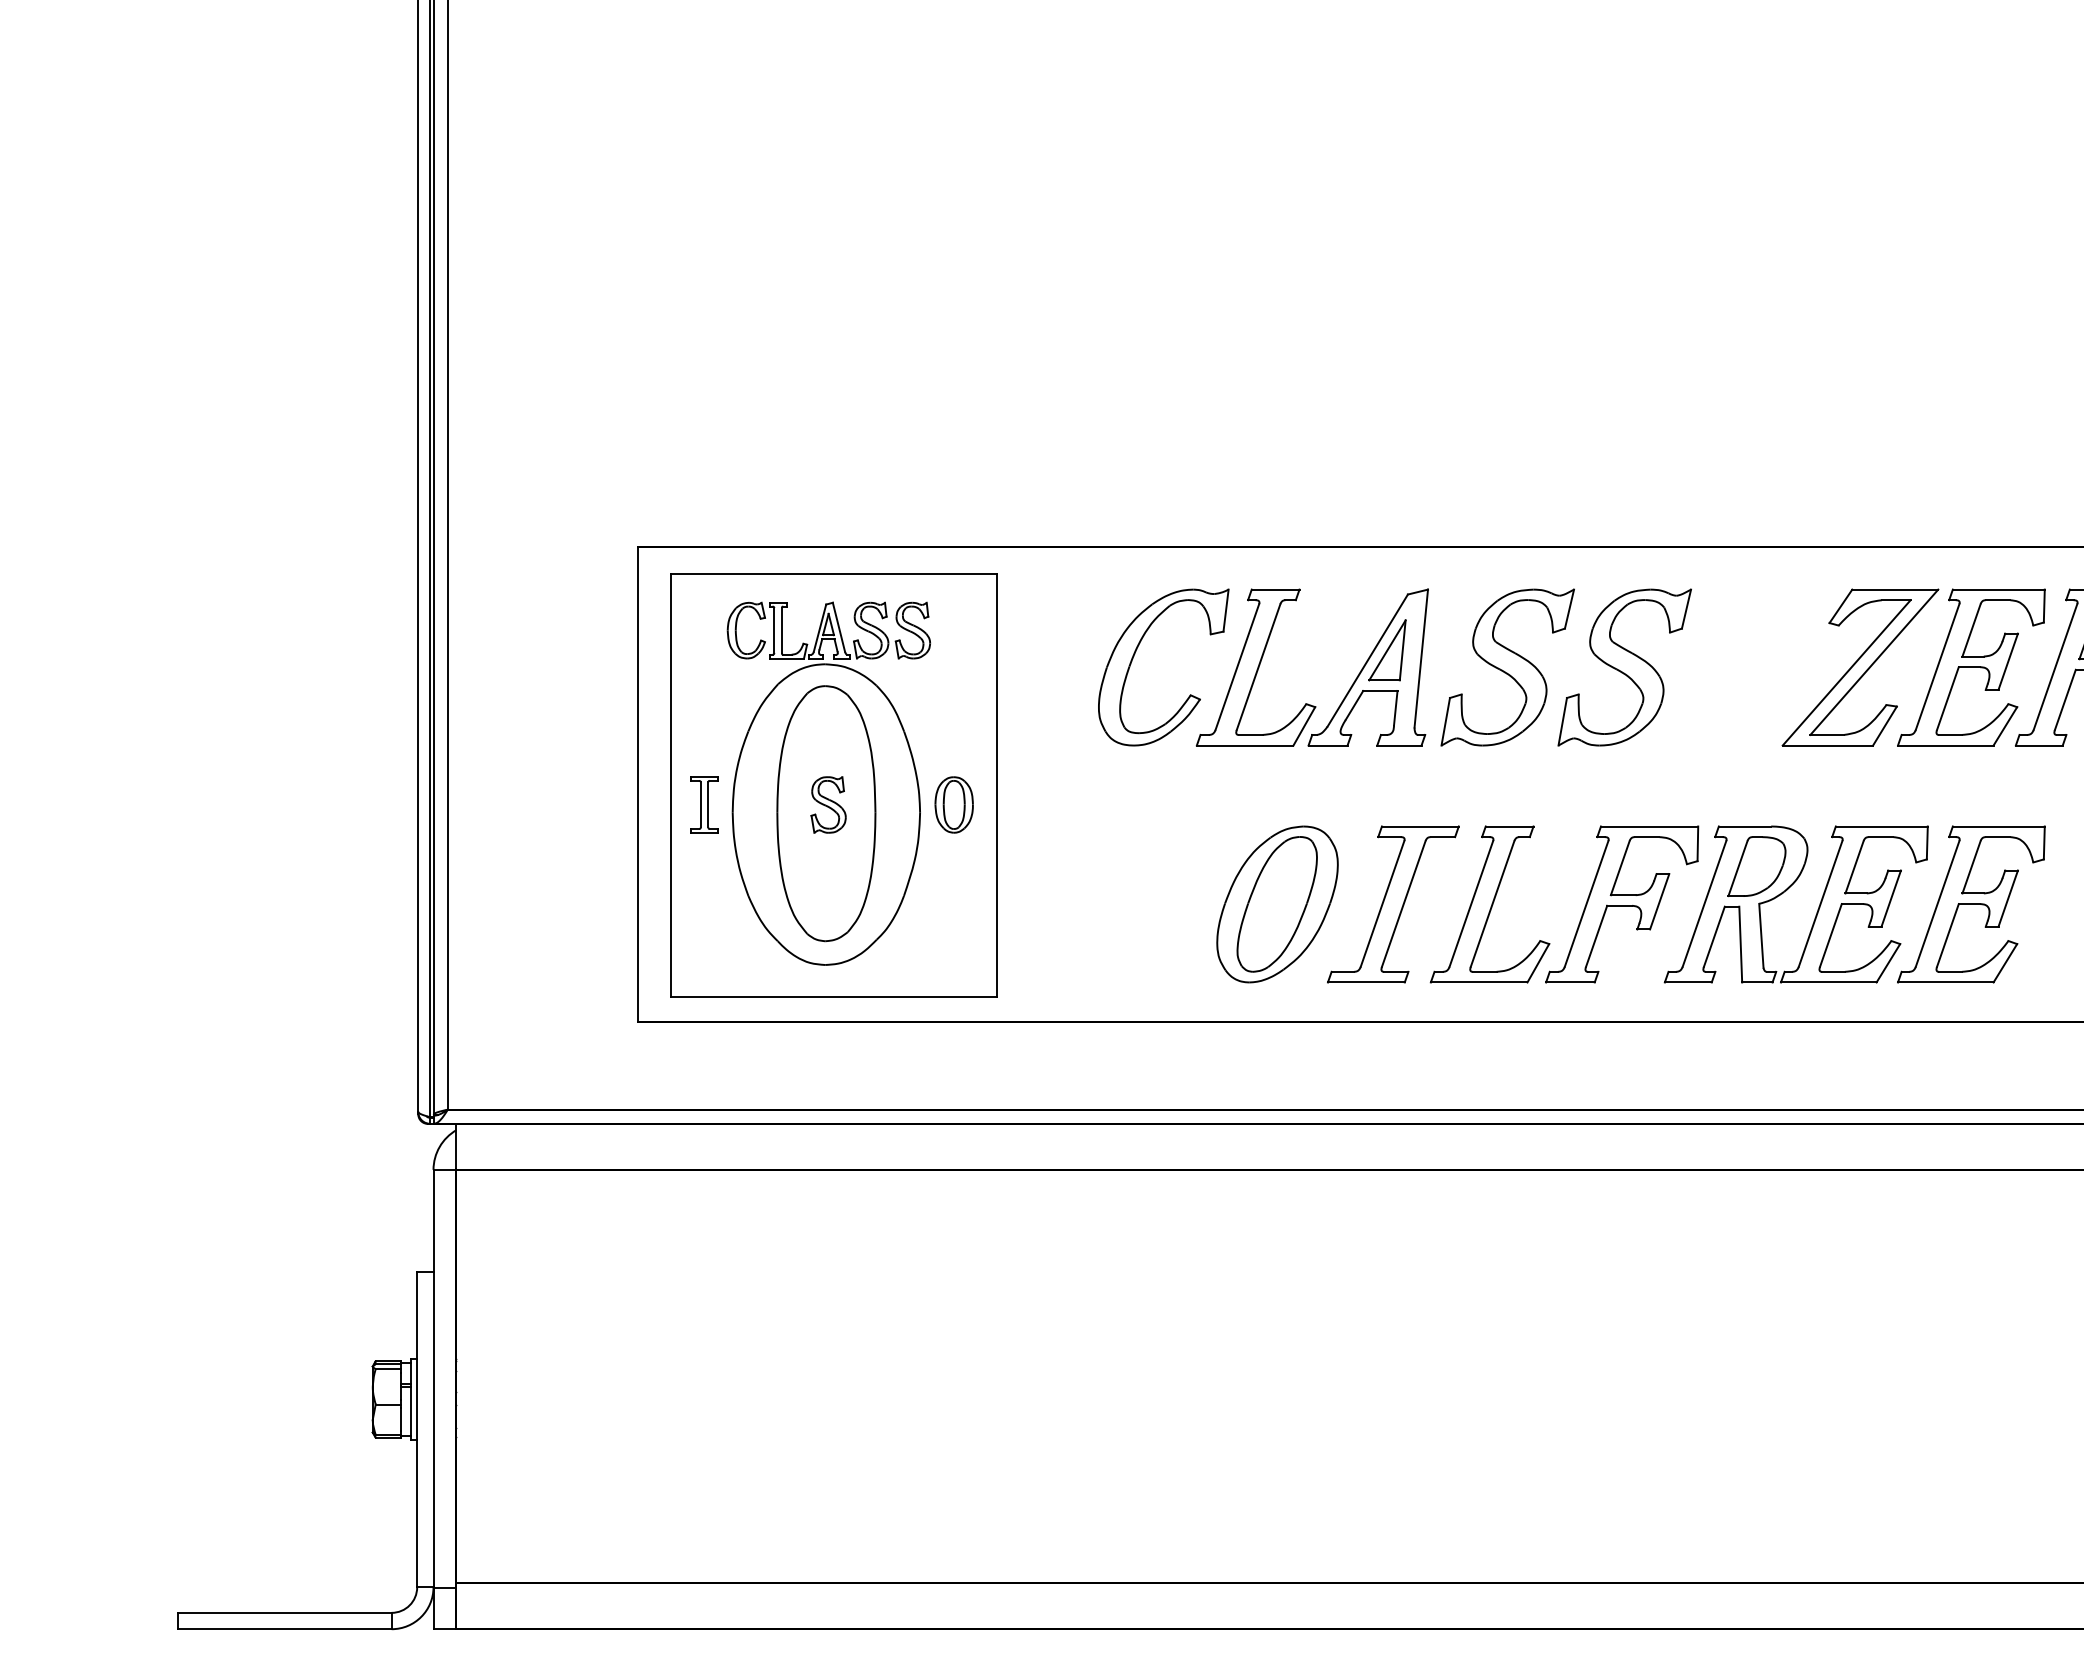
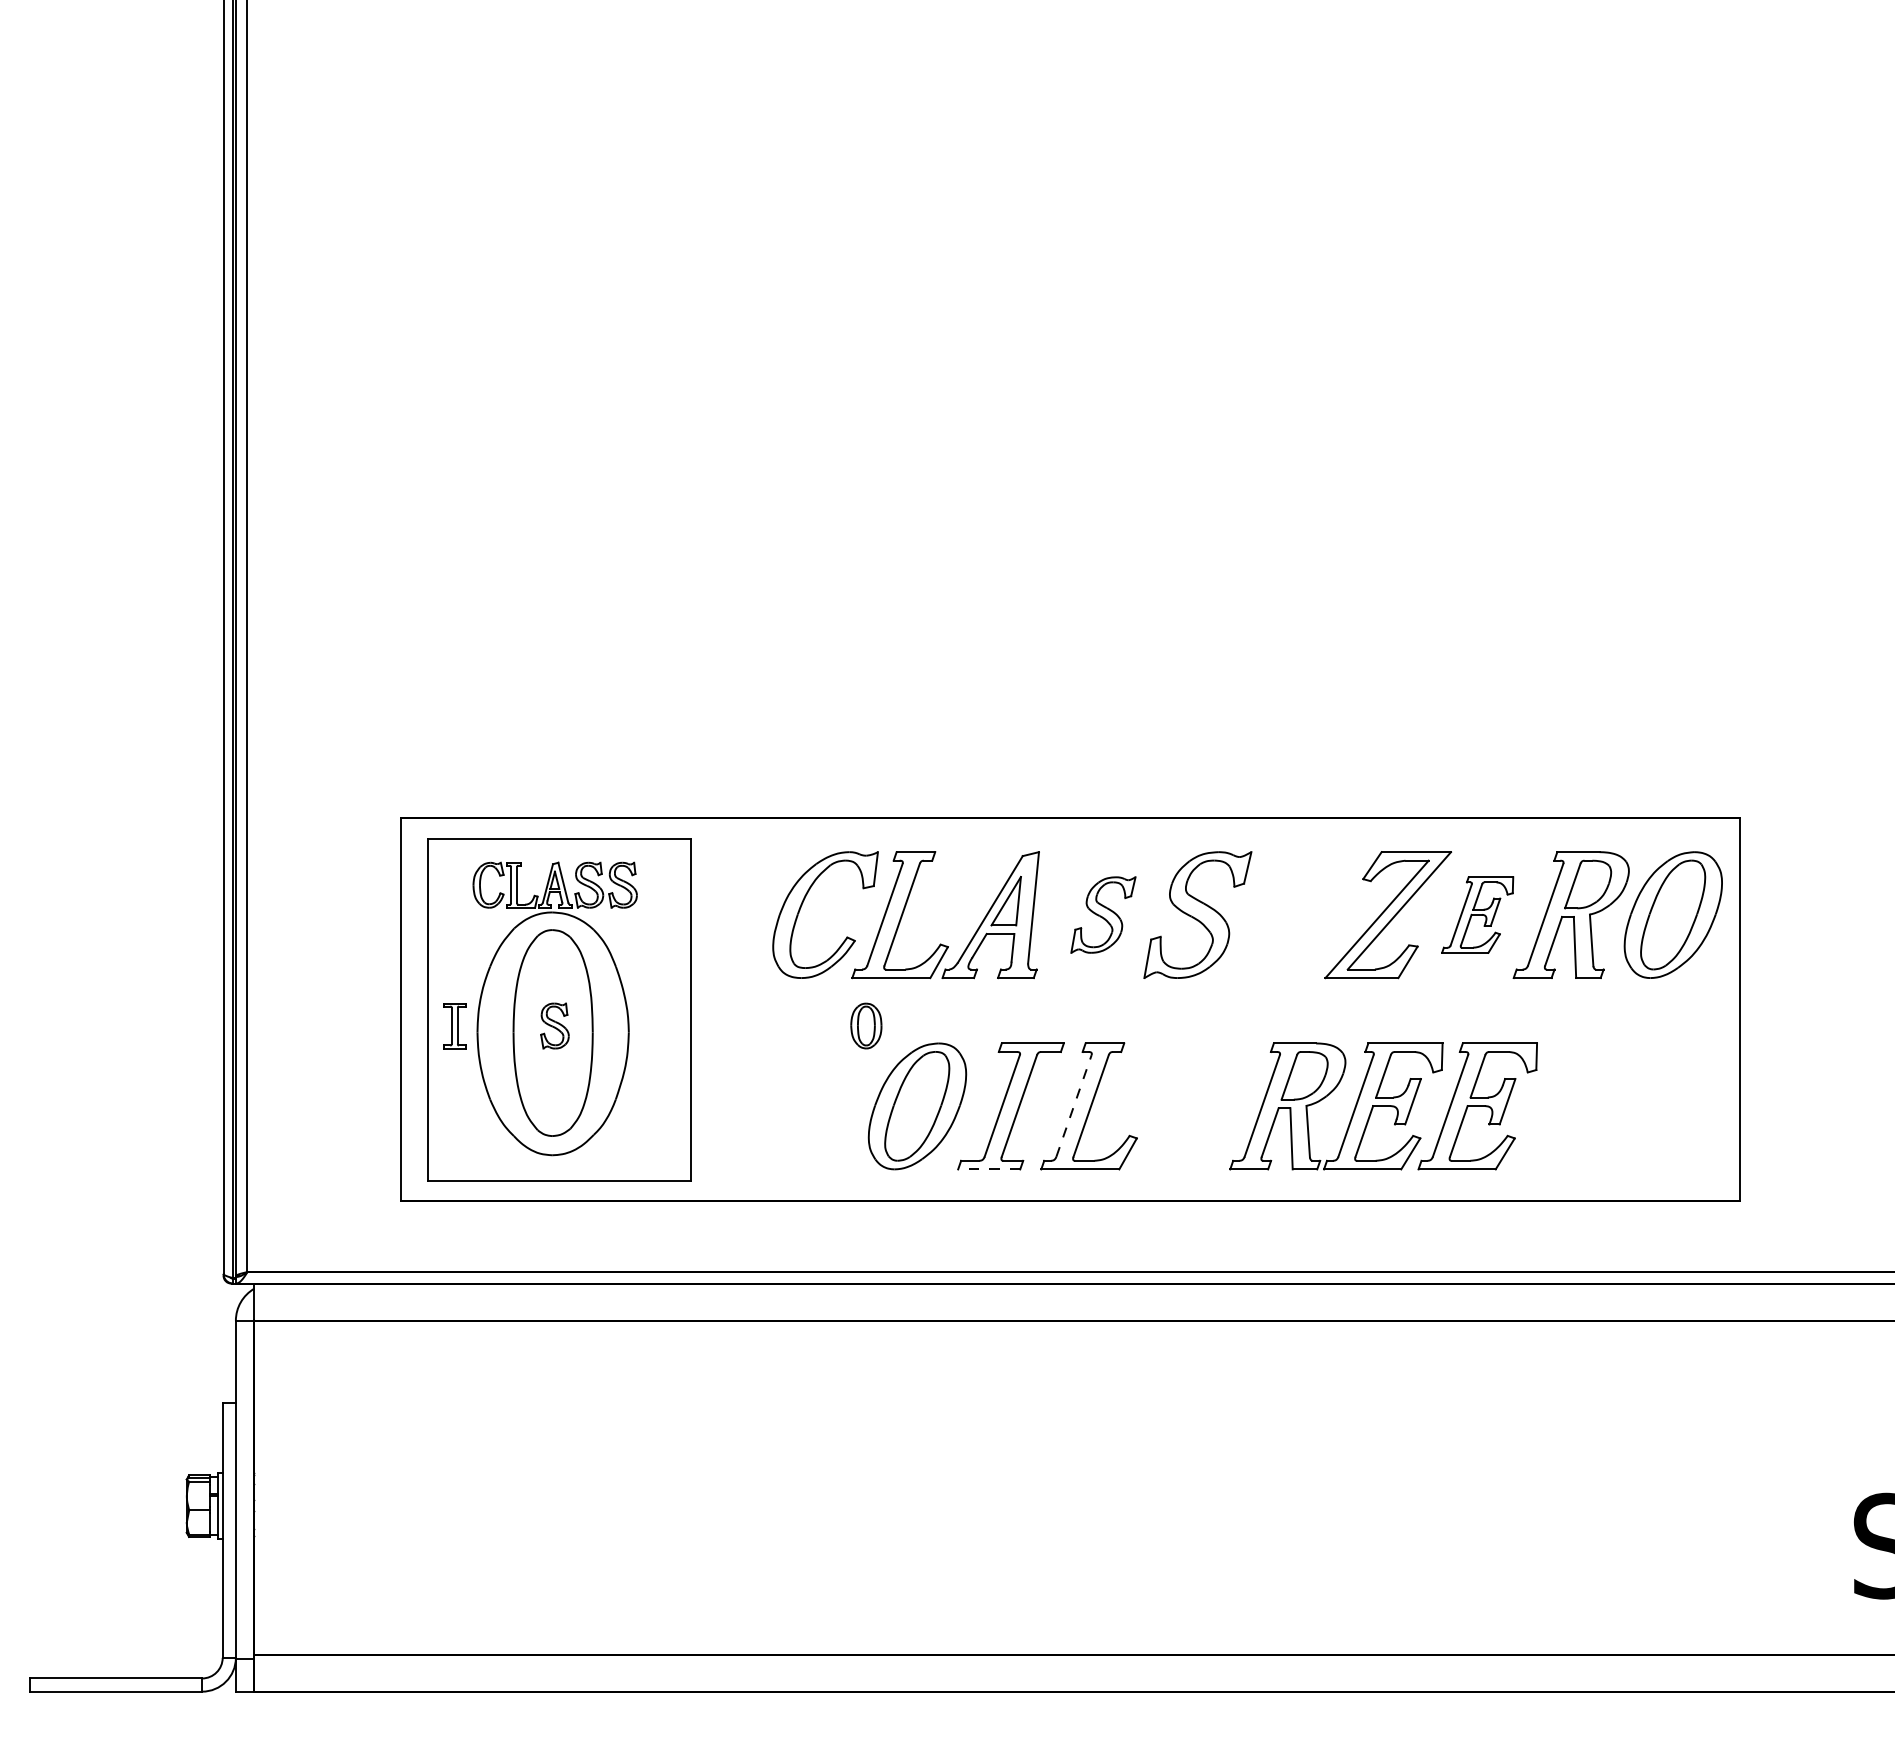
part: (1507, 666) -> (1103, 914), size x0.6
part: (1971, 666) -> (1477, 914), size x0.6
part: (954, 804) -> (866, 1025), moved
line: (1471, 903) -> (1074, 1105), solid -> dashed
part: (1621, 904) -> (1195, 1106), removed
line: (1365, 982) -> (988, 1169), solid -> dashed

